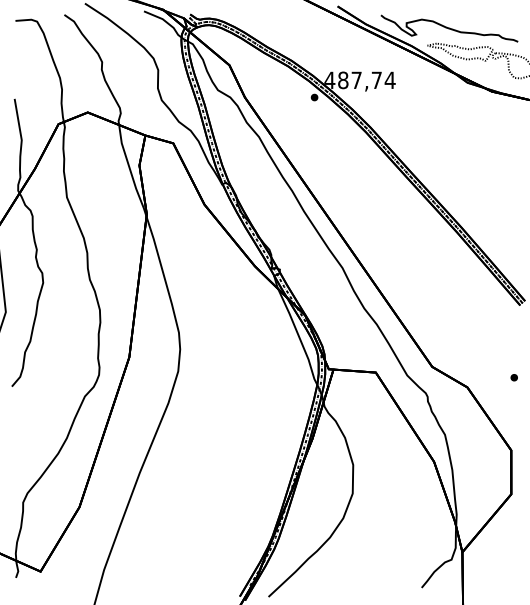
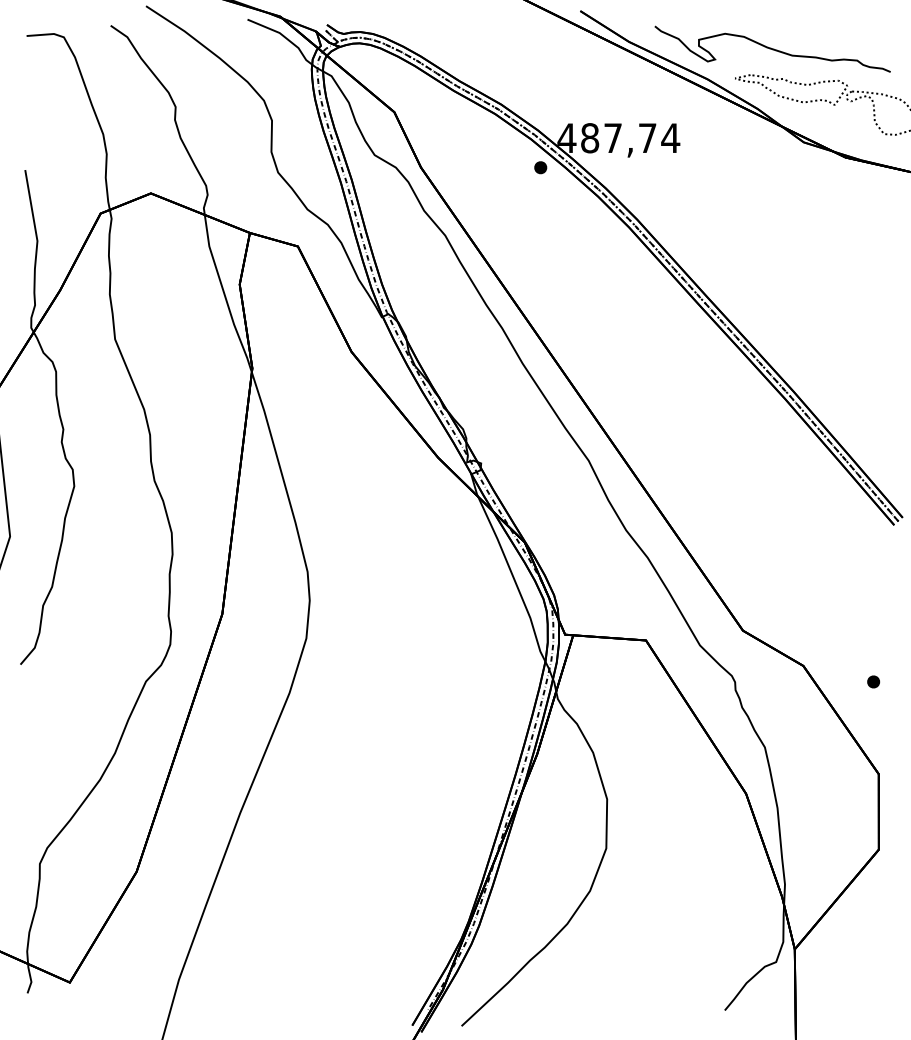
part: (513, 377) -> (872, 681), moved

